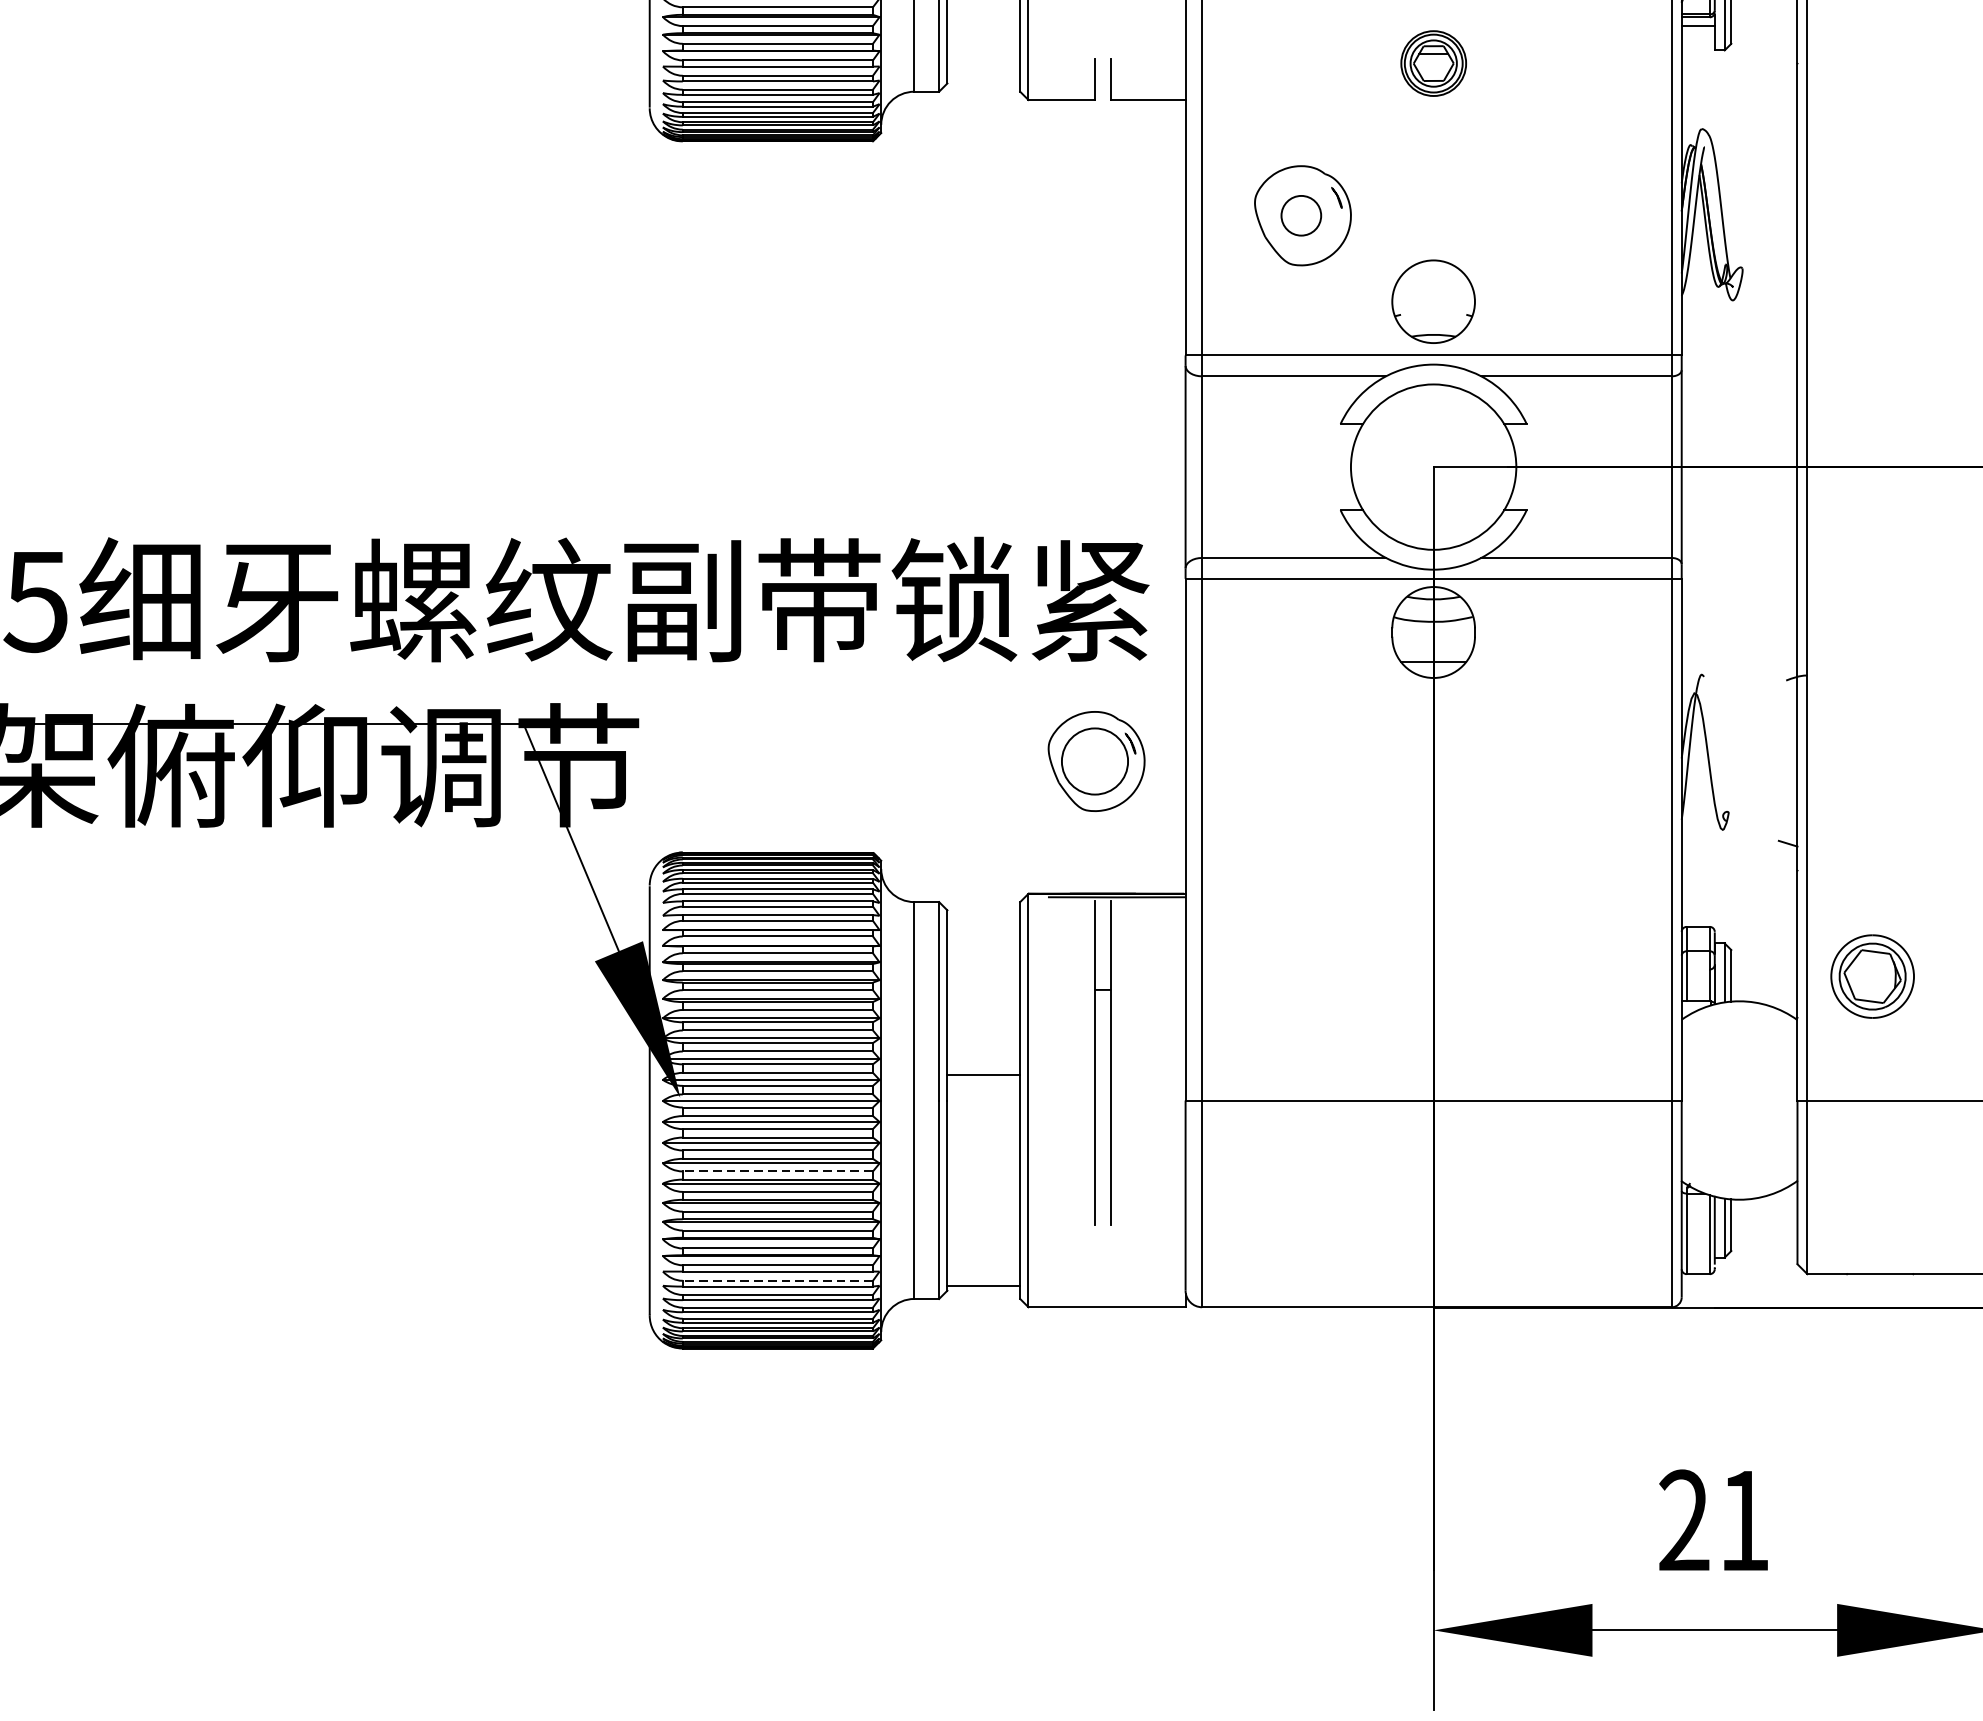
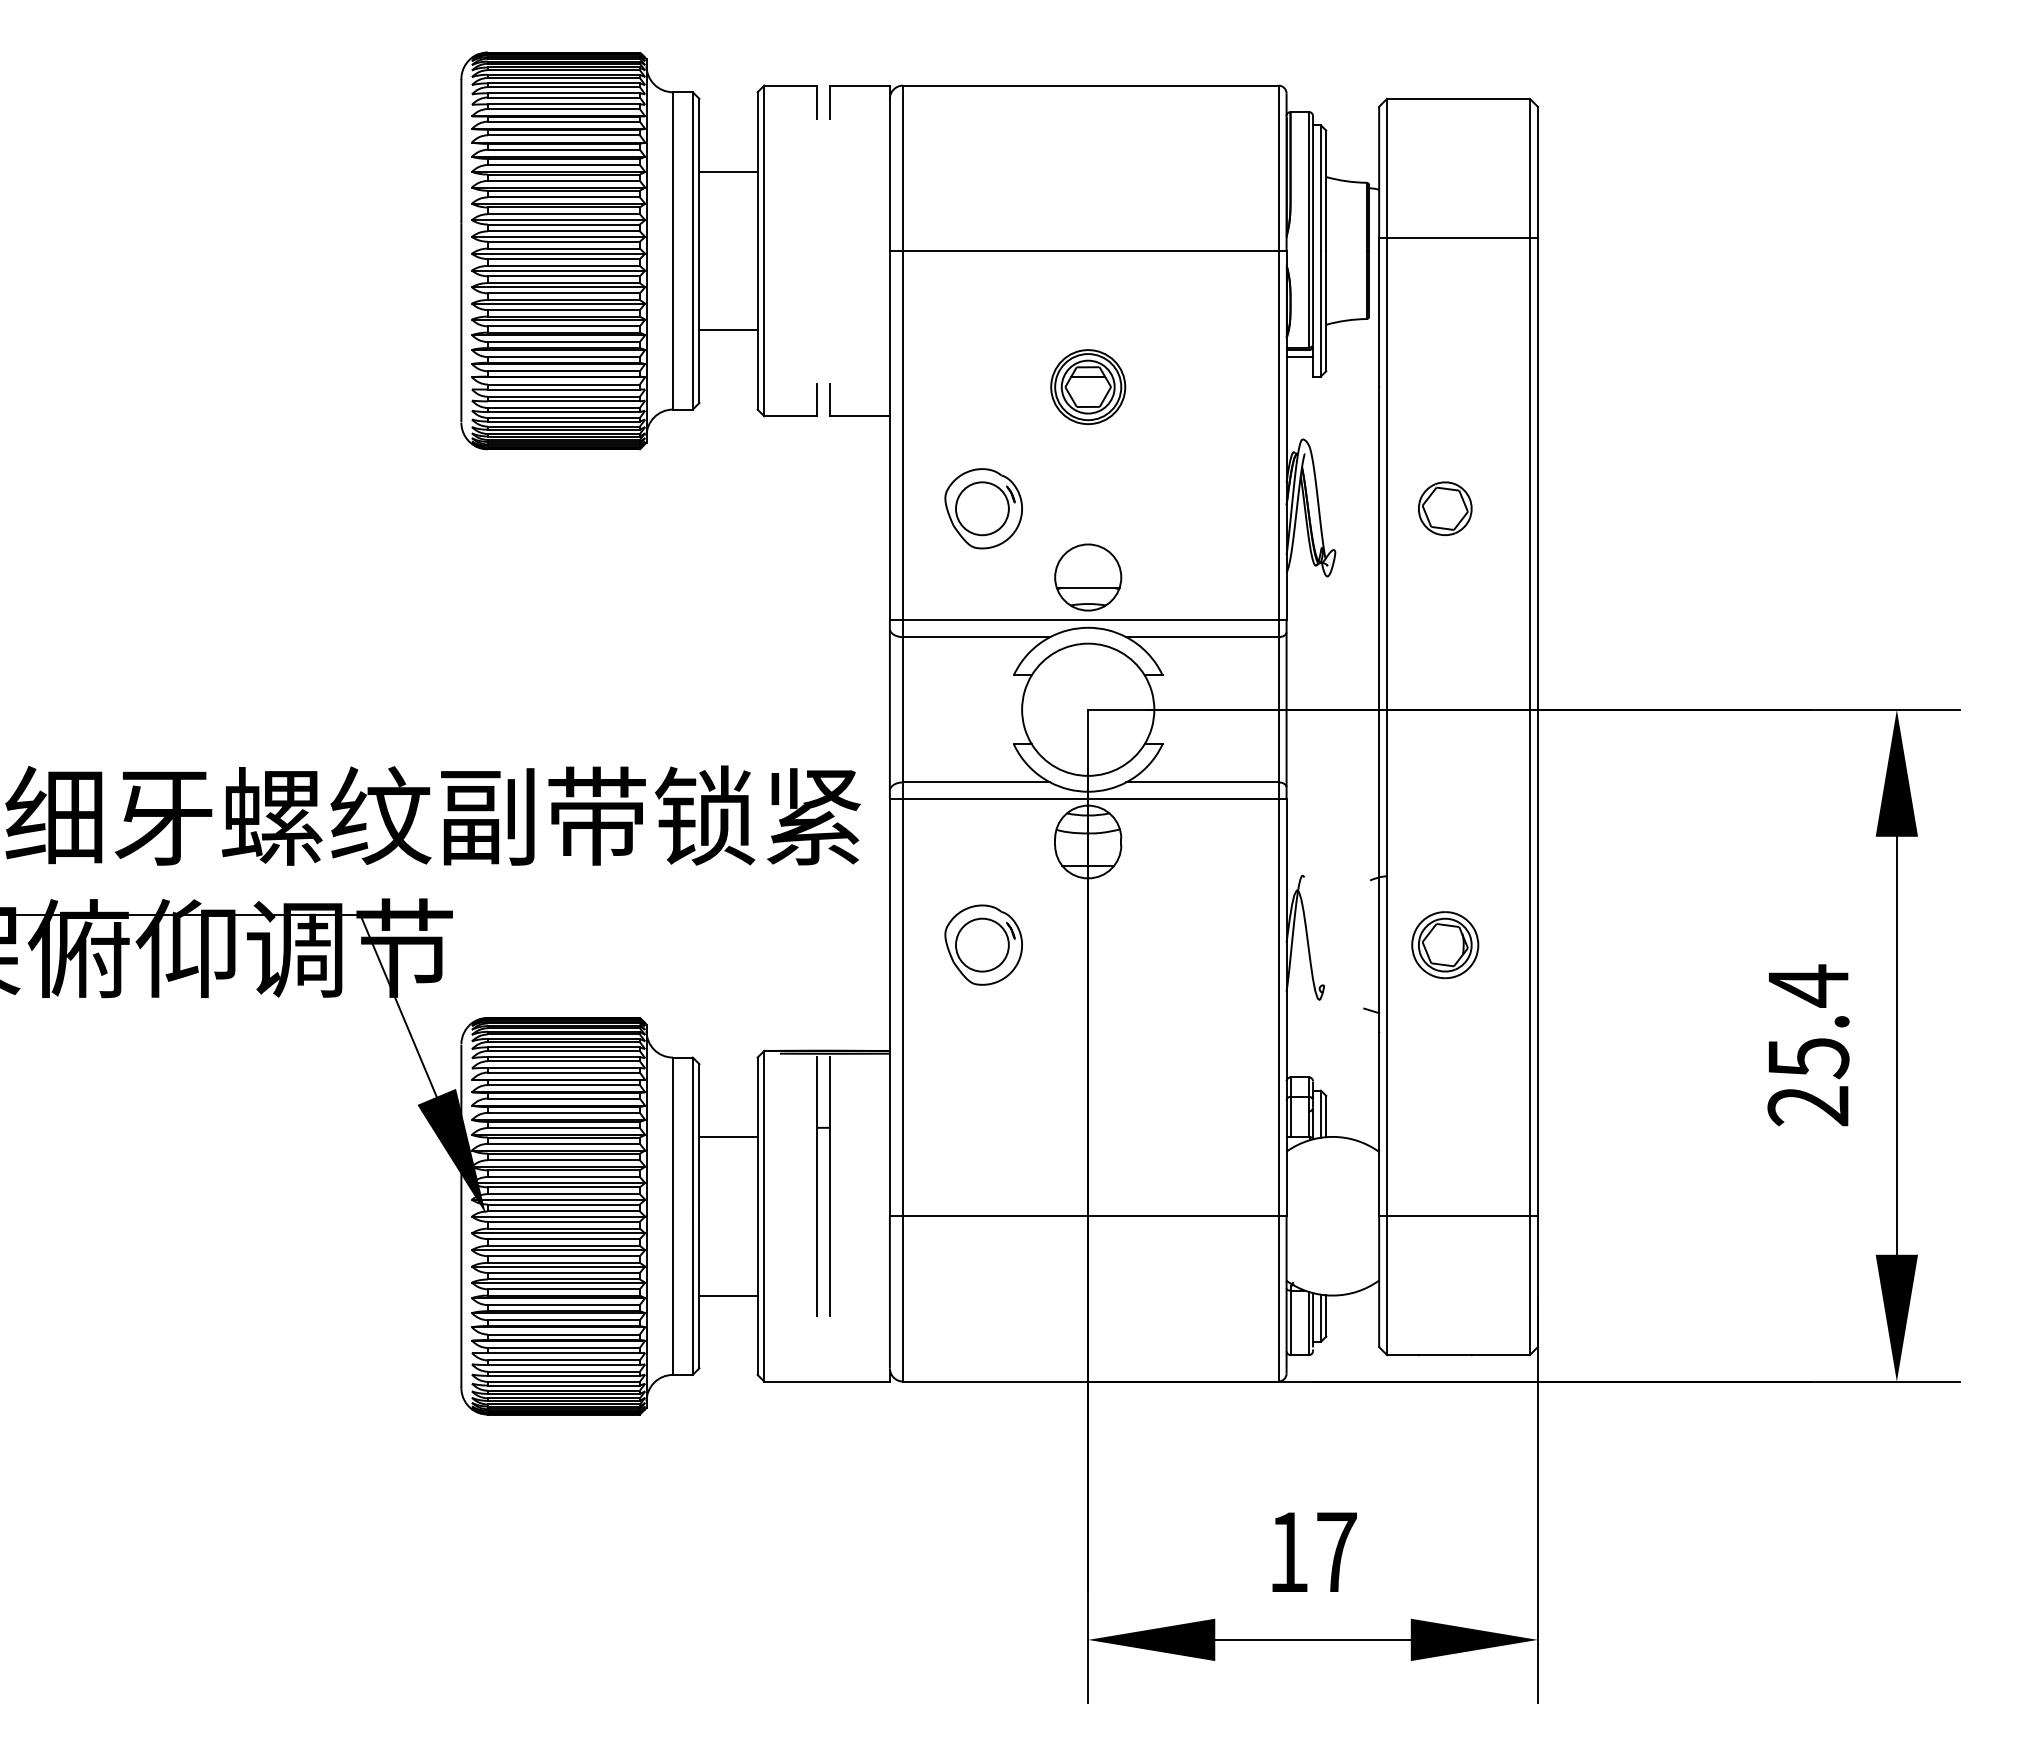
part: (1433, 62) -> (1088, 386), size x1.43
circle: (1300, 215) -> (981, 508), size x1.67
part: (1880, 215) -> (1445, 508), added
line: (1432, 315) -> (1087, 588), added
part: (1096, 760) -> (983, 944), moved
part: (1872, 977) -> (1445, 945), moved
line: (983, 1074) -> (728, 1136), moved
line: (777, 1170) -> (563, 1272), dashed -> solid
line: (777, 1280) -> (563, 1360), dashed -> solid
line: (983, 1285) -> (728, 1295), moved
text: (1714, 1519) -> (1312, 1551), 21 -> 17

